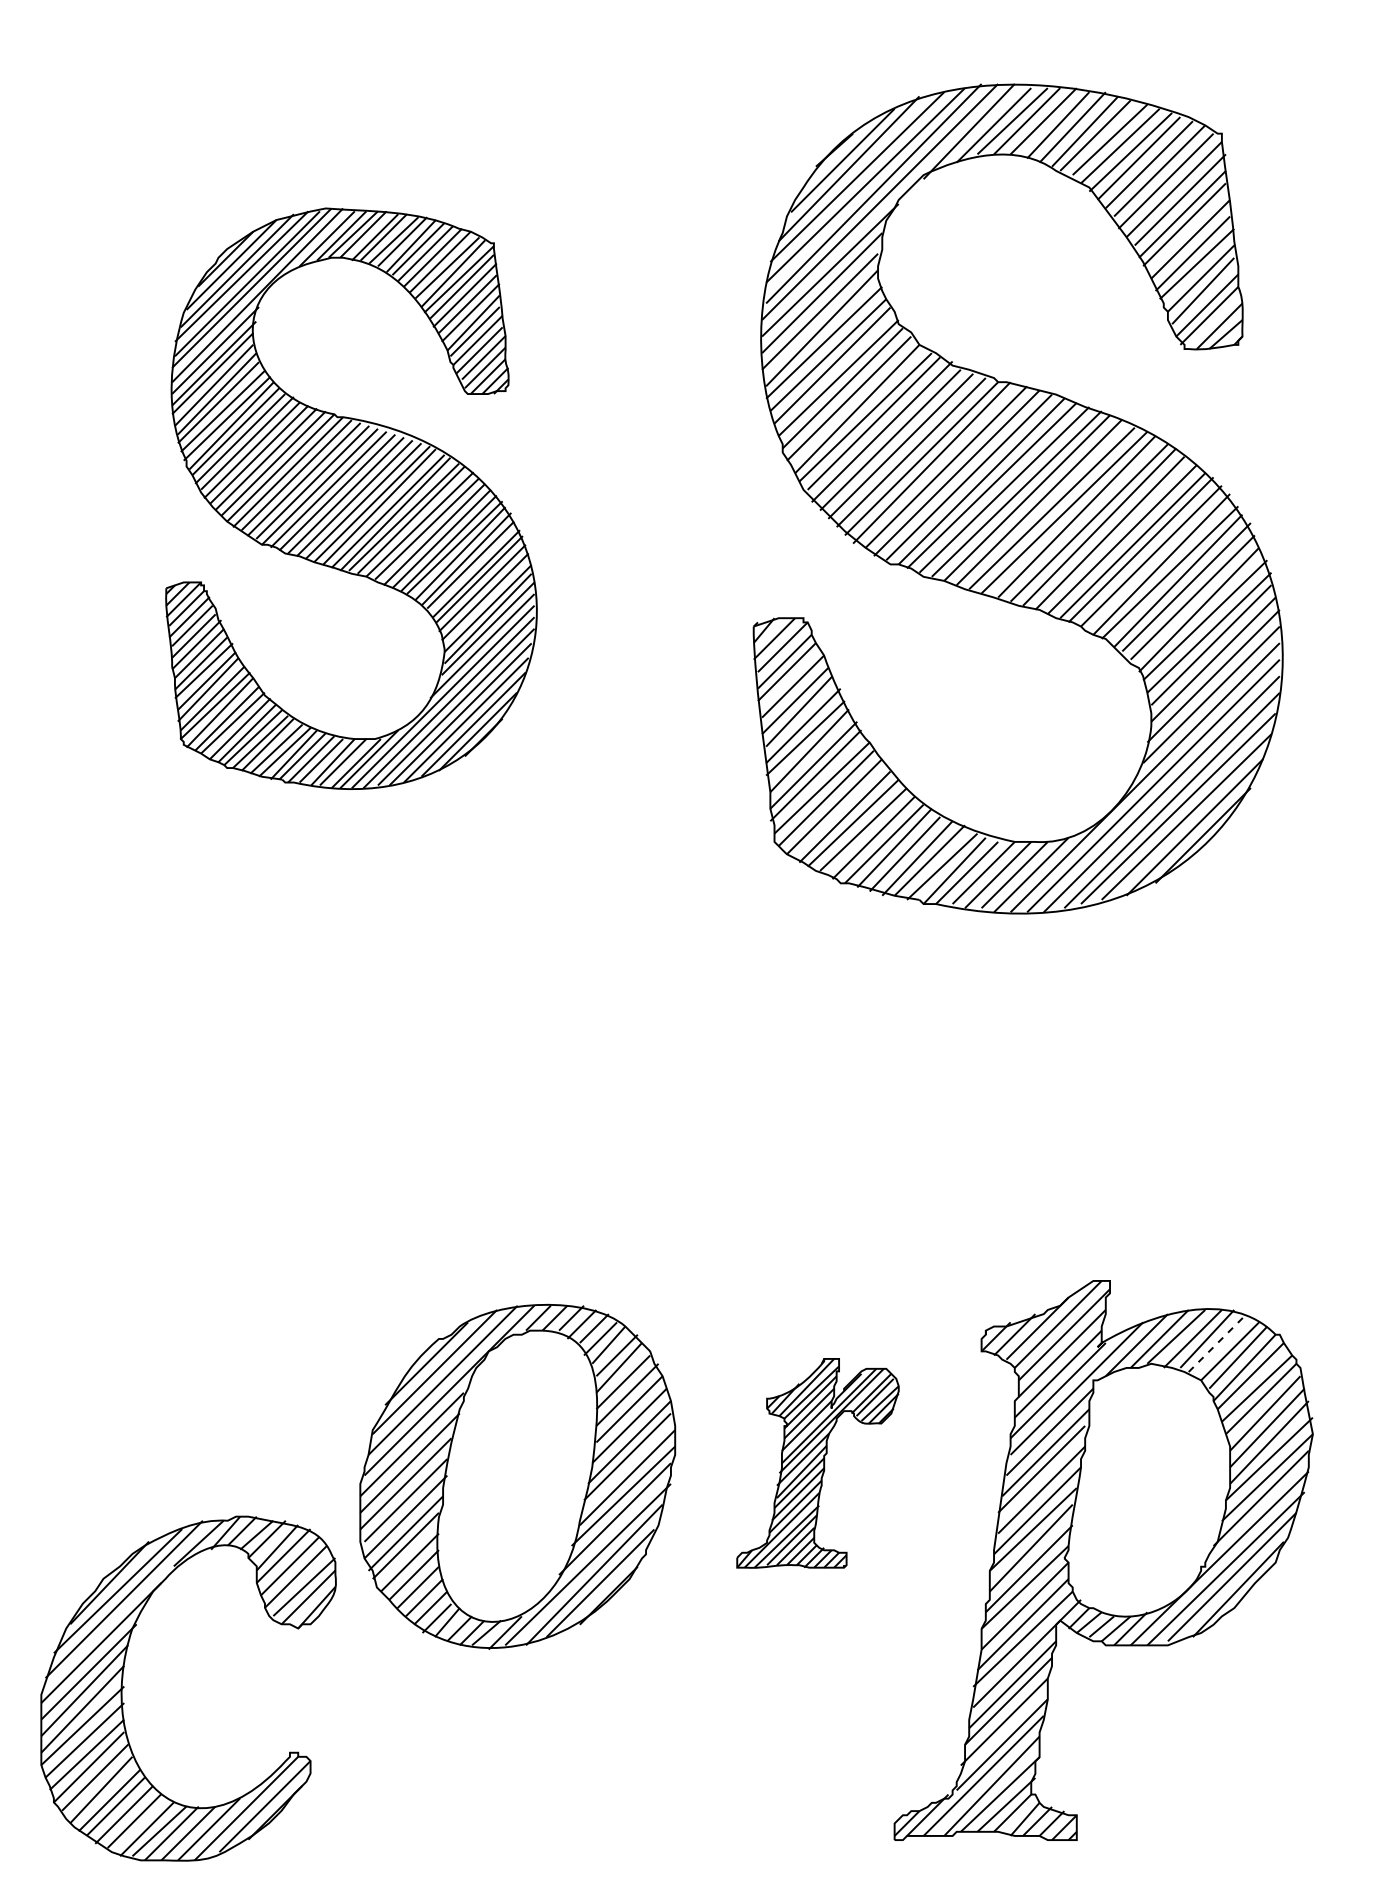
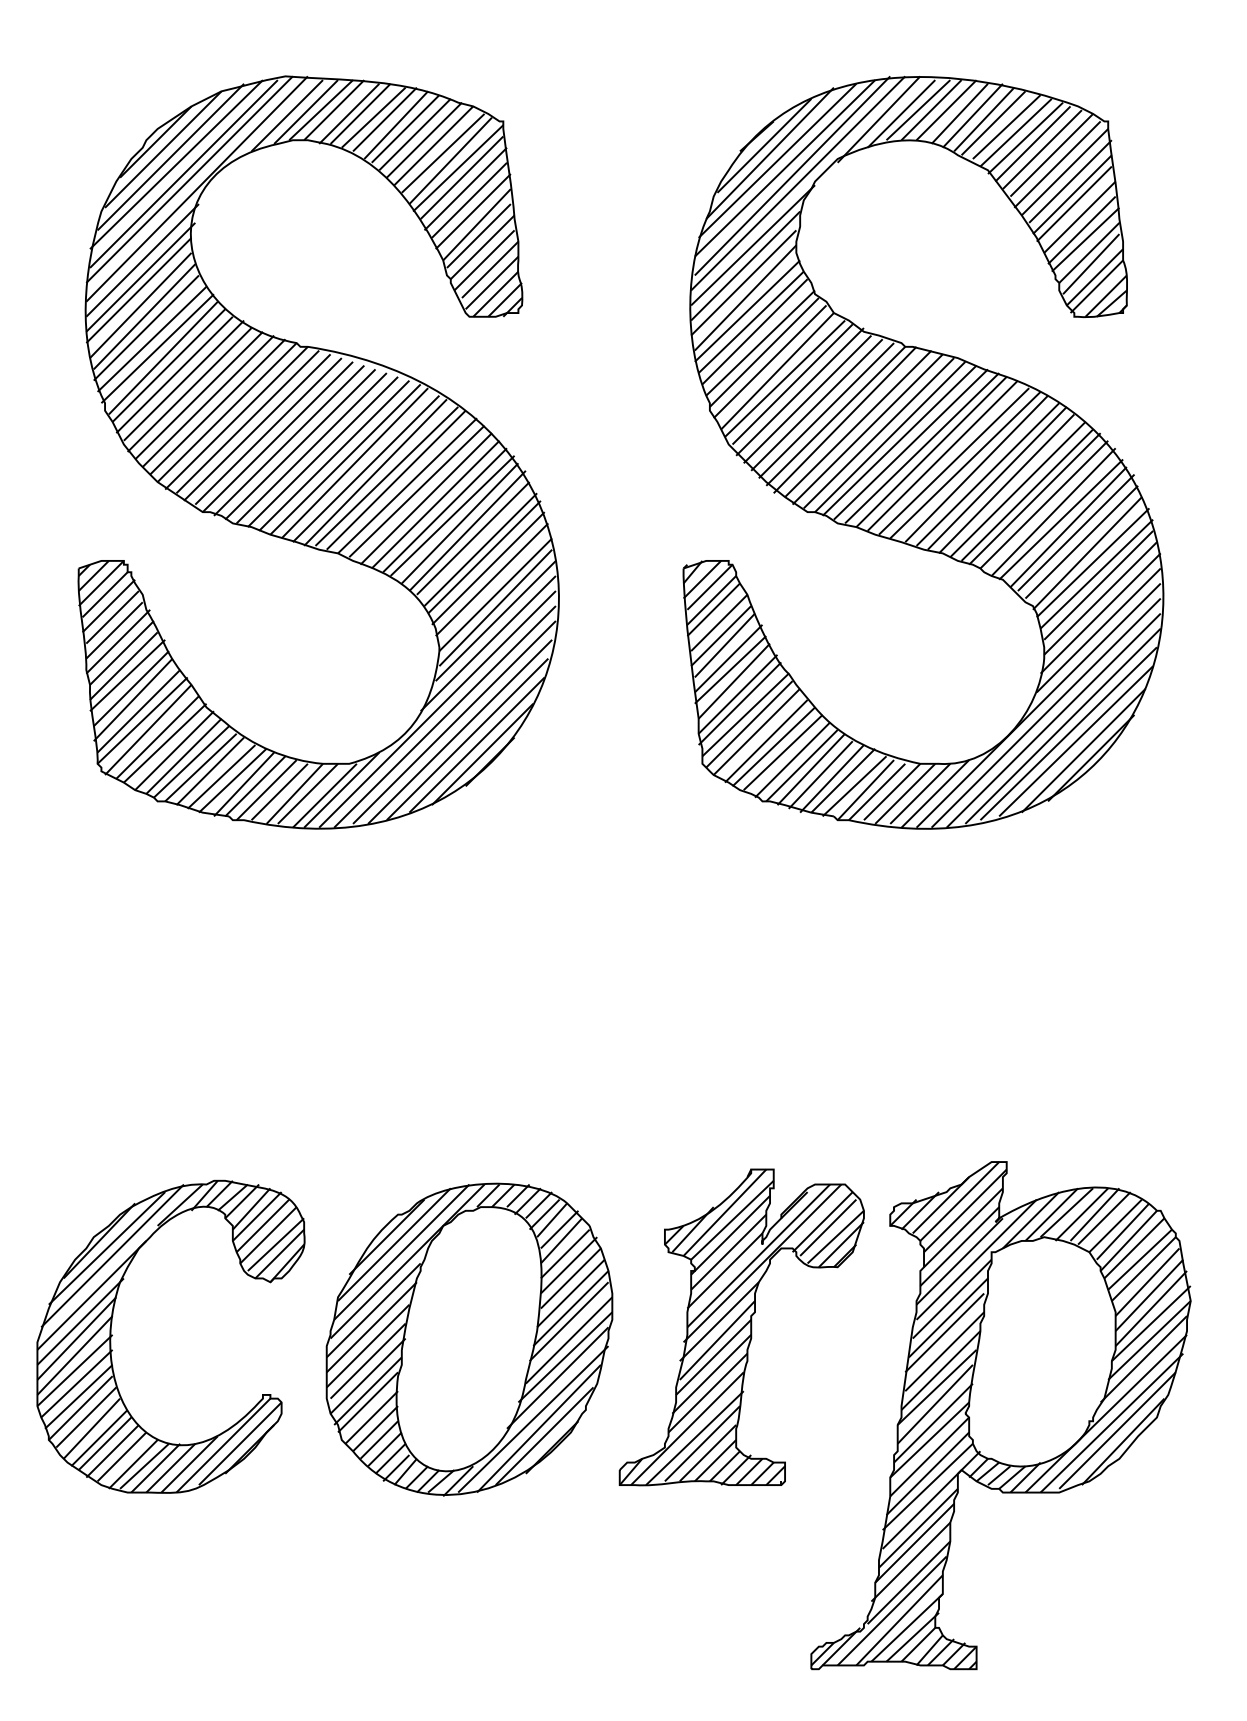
part: (351, 498) -> (318, 452), size x1.43
line: (1217, 1343) -> (1104, 1218), dashed -> solid
part: (817, 1463) -> (741, 1327), size x1.67
part: (124, 1687) -> (112, 1335), moved

